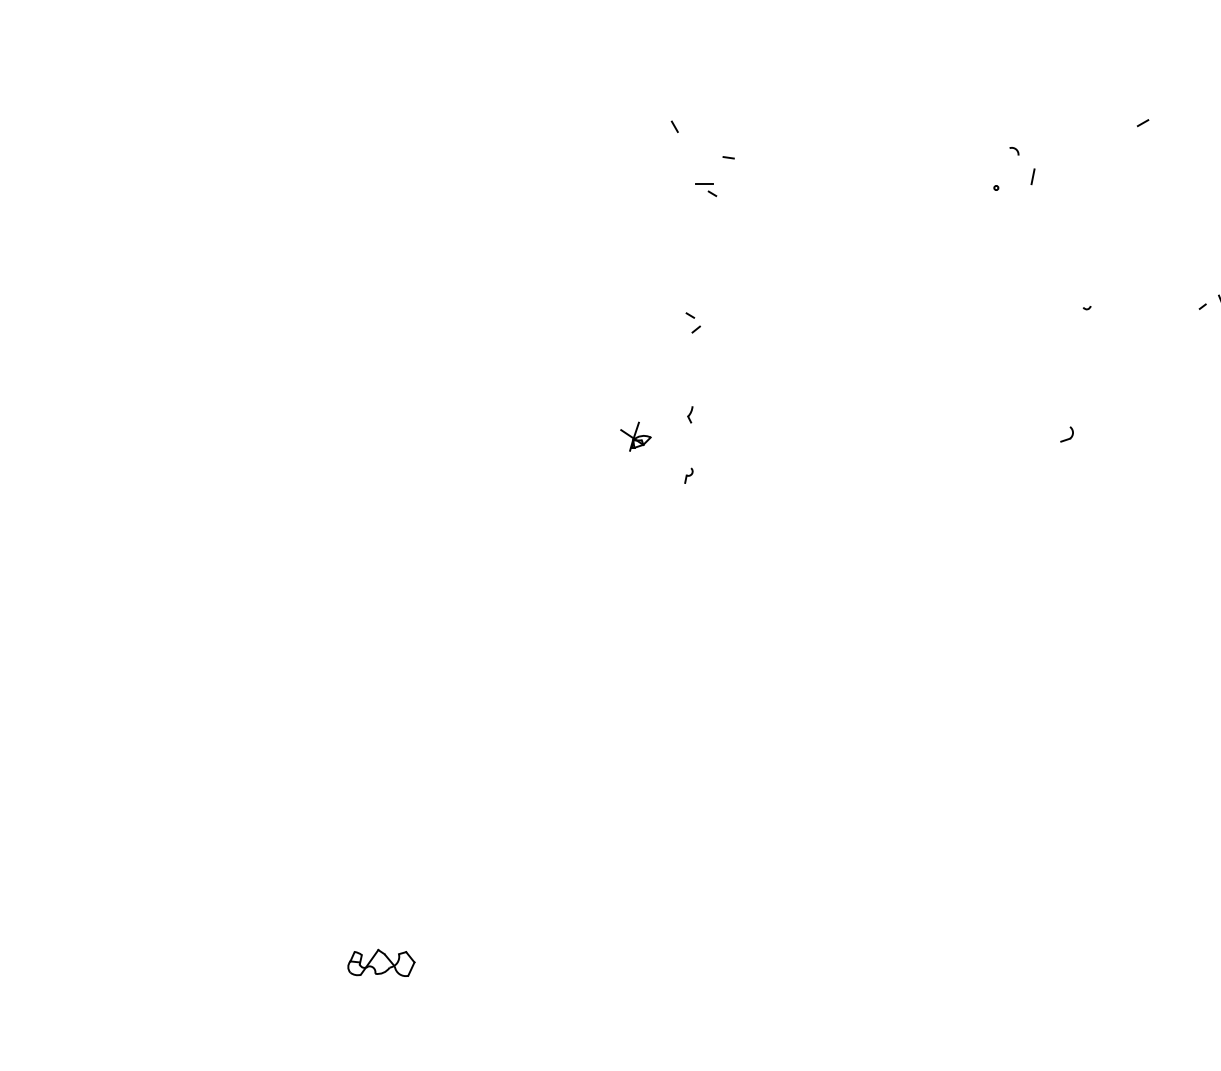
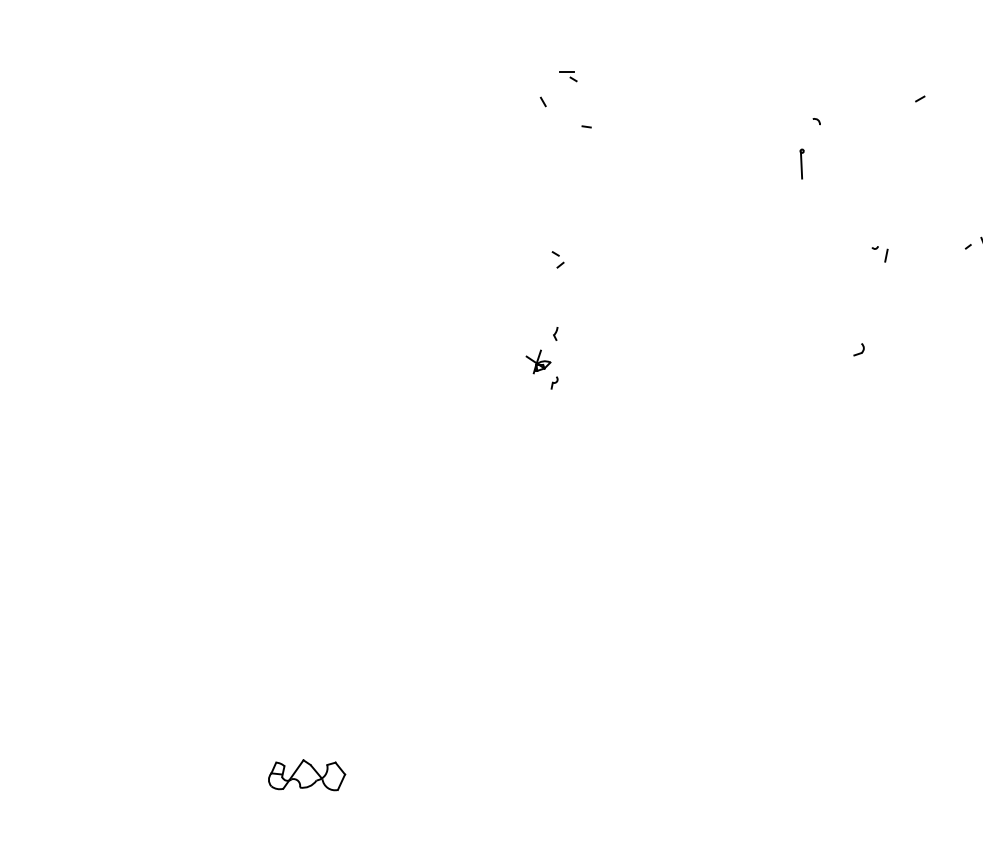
line: (1032, 176) -> (885, 255), moved
part: (706, 190) -> (568, 76), moved
line: (995, 205) -> (801, 165), added
part: (635, 436) -> (538, 361), moved
part: (381, 962) -> (307, 774), size x1.43

